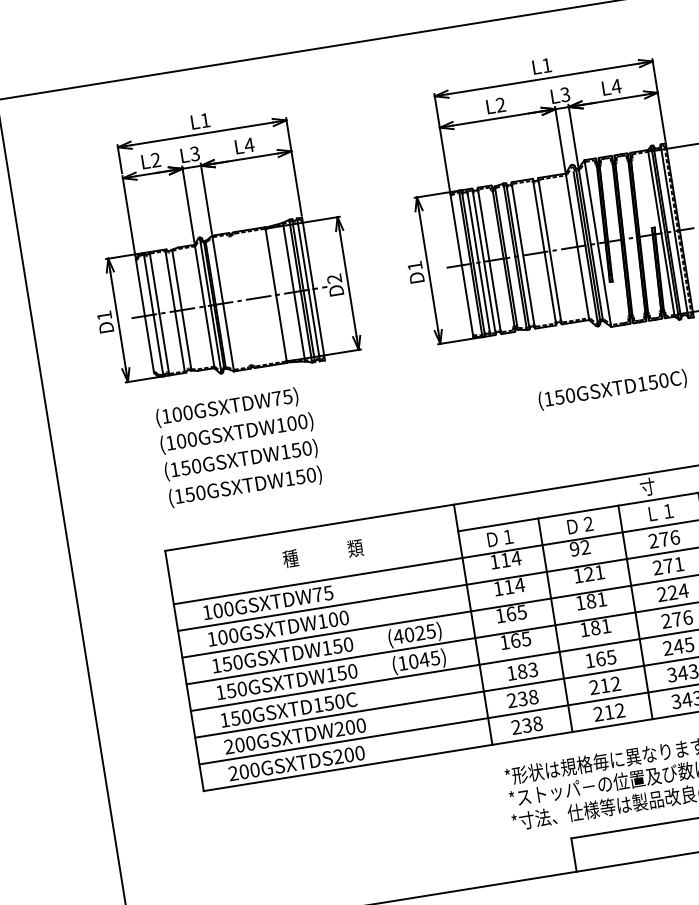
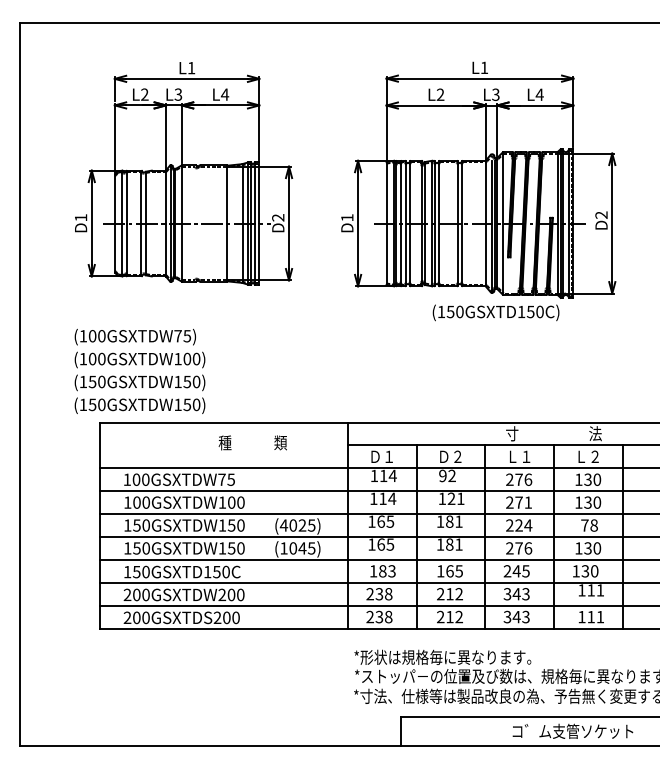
text: (612, 389) -> (495, 312), moved
text: (238, 446) -> (139, 371), moved
text: (322, 553) -> (252, 442), moved

